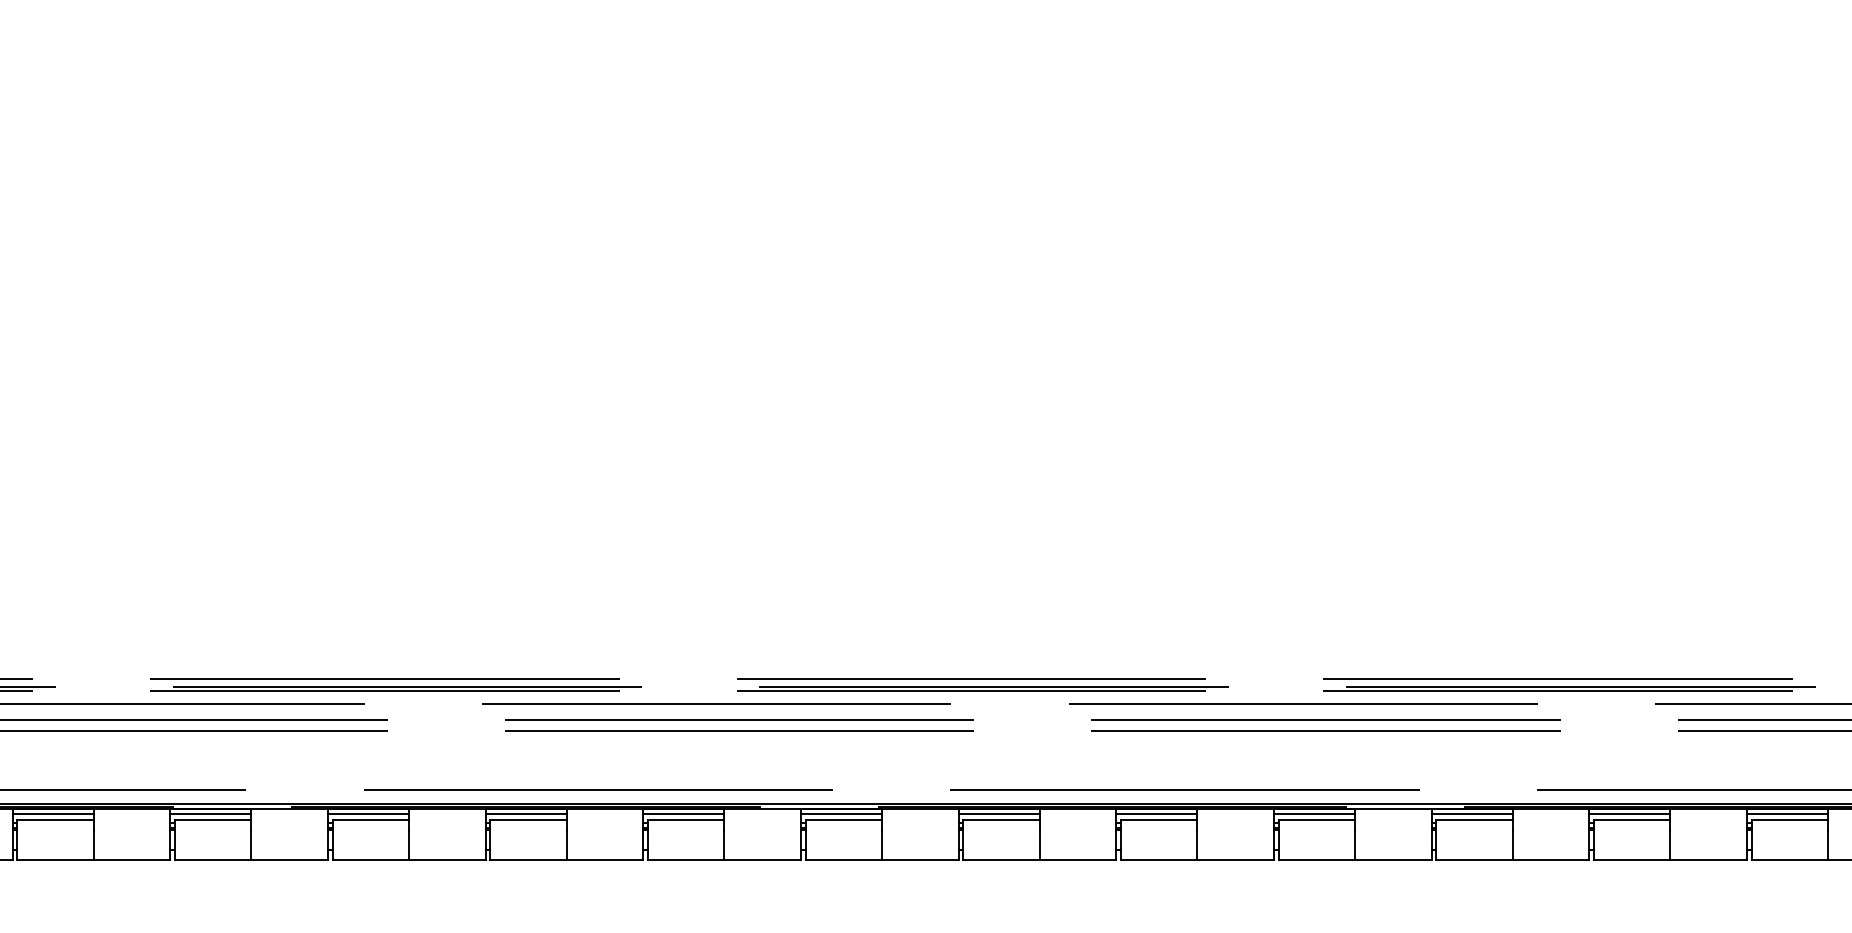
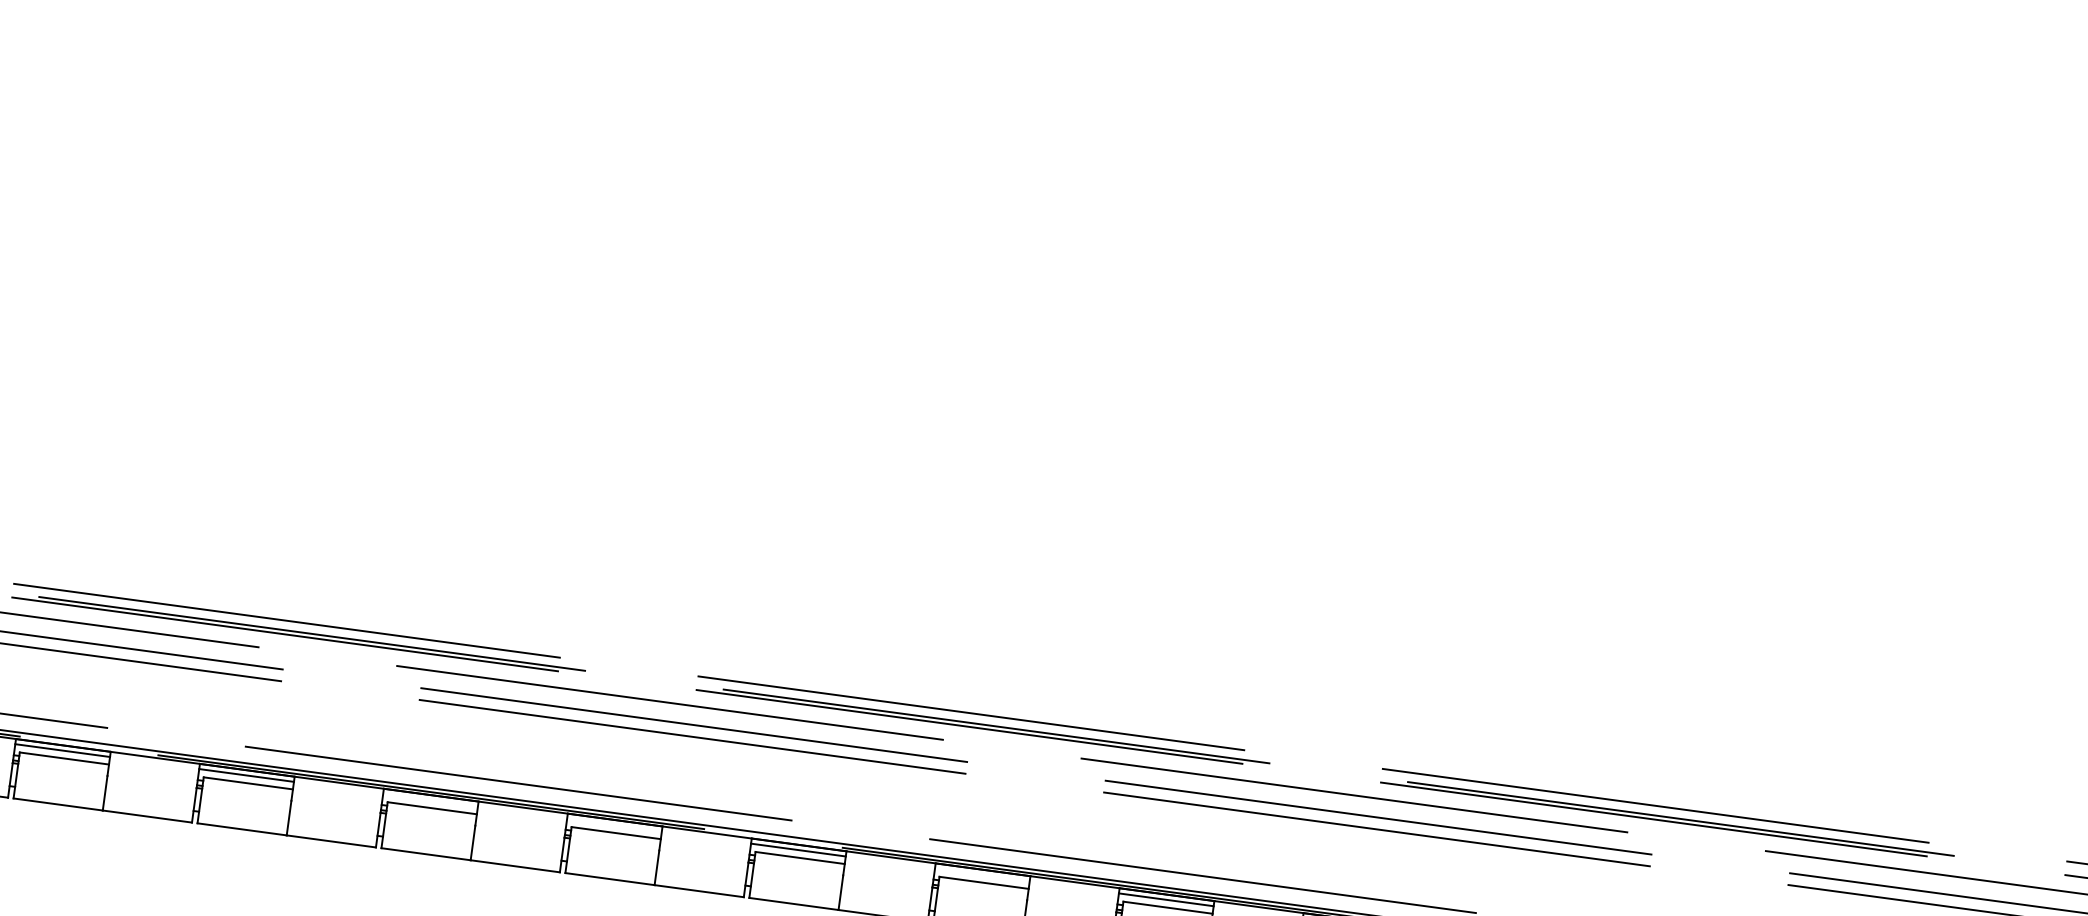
line: (525, 813) -> (429, 799), removed
line: (683, 813) -> (614, 824), removed
line: (998, 813) -> (981, 874), removed

